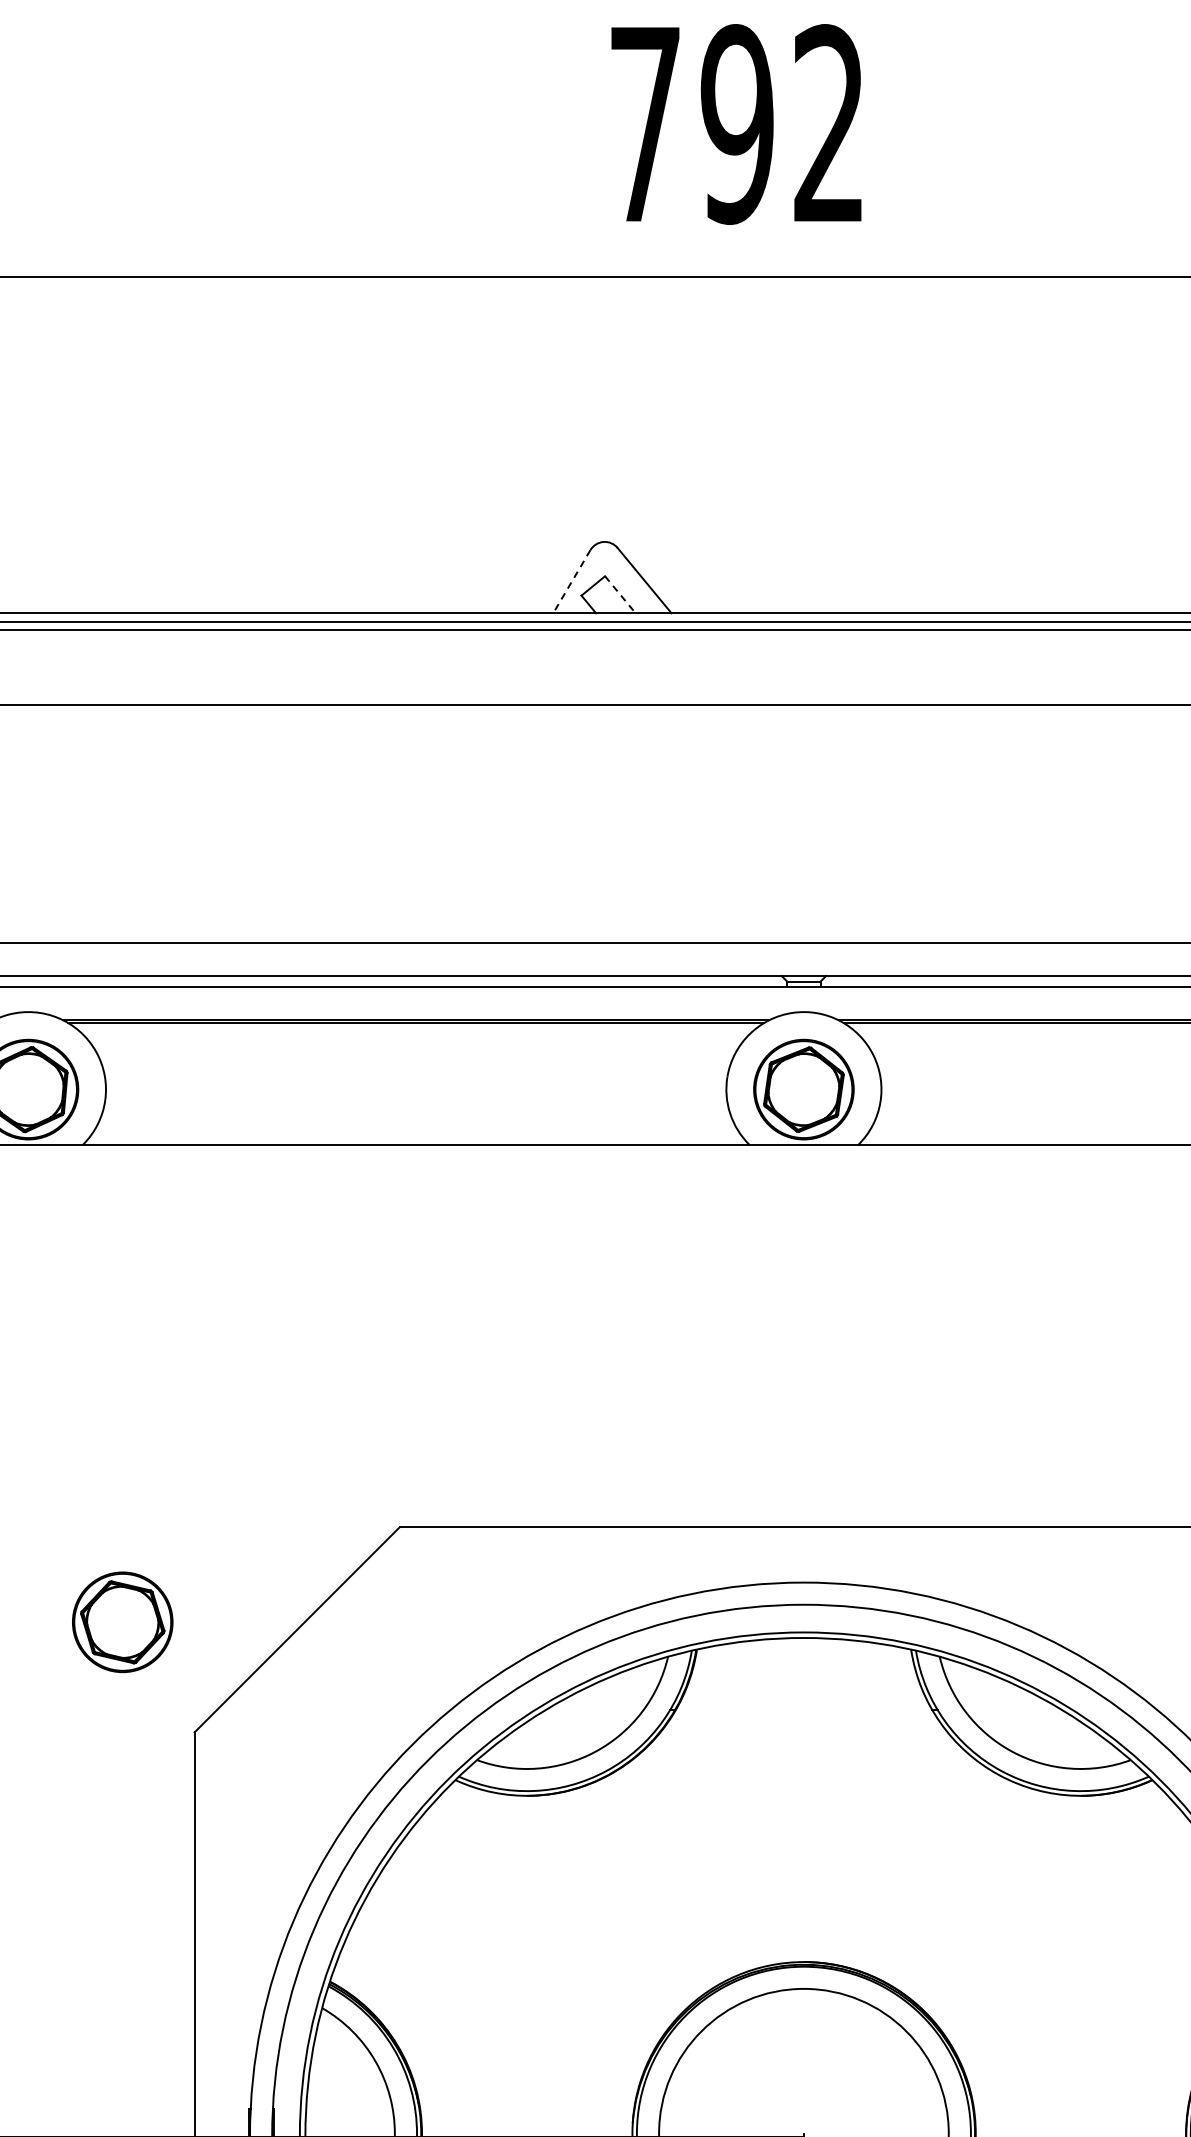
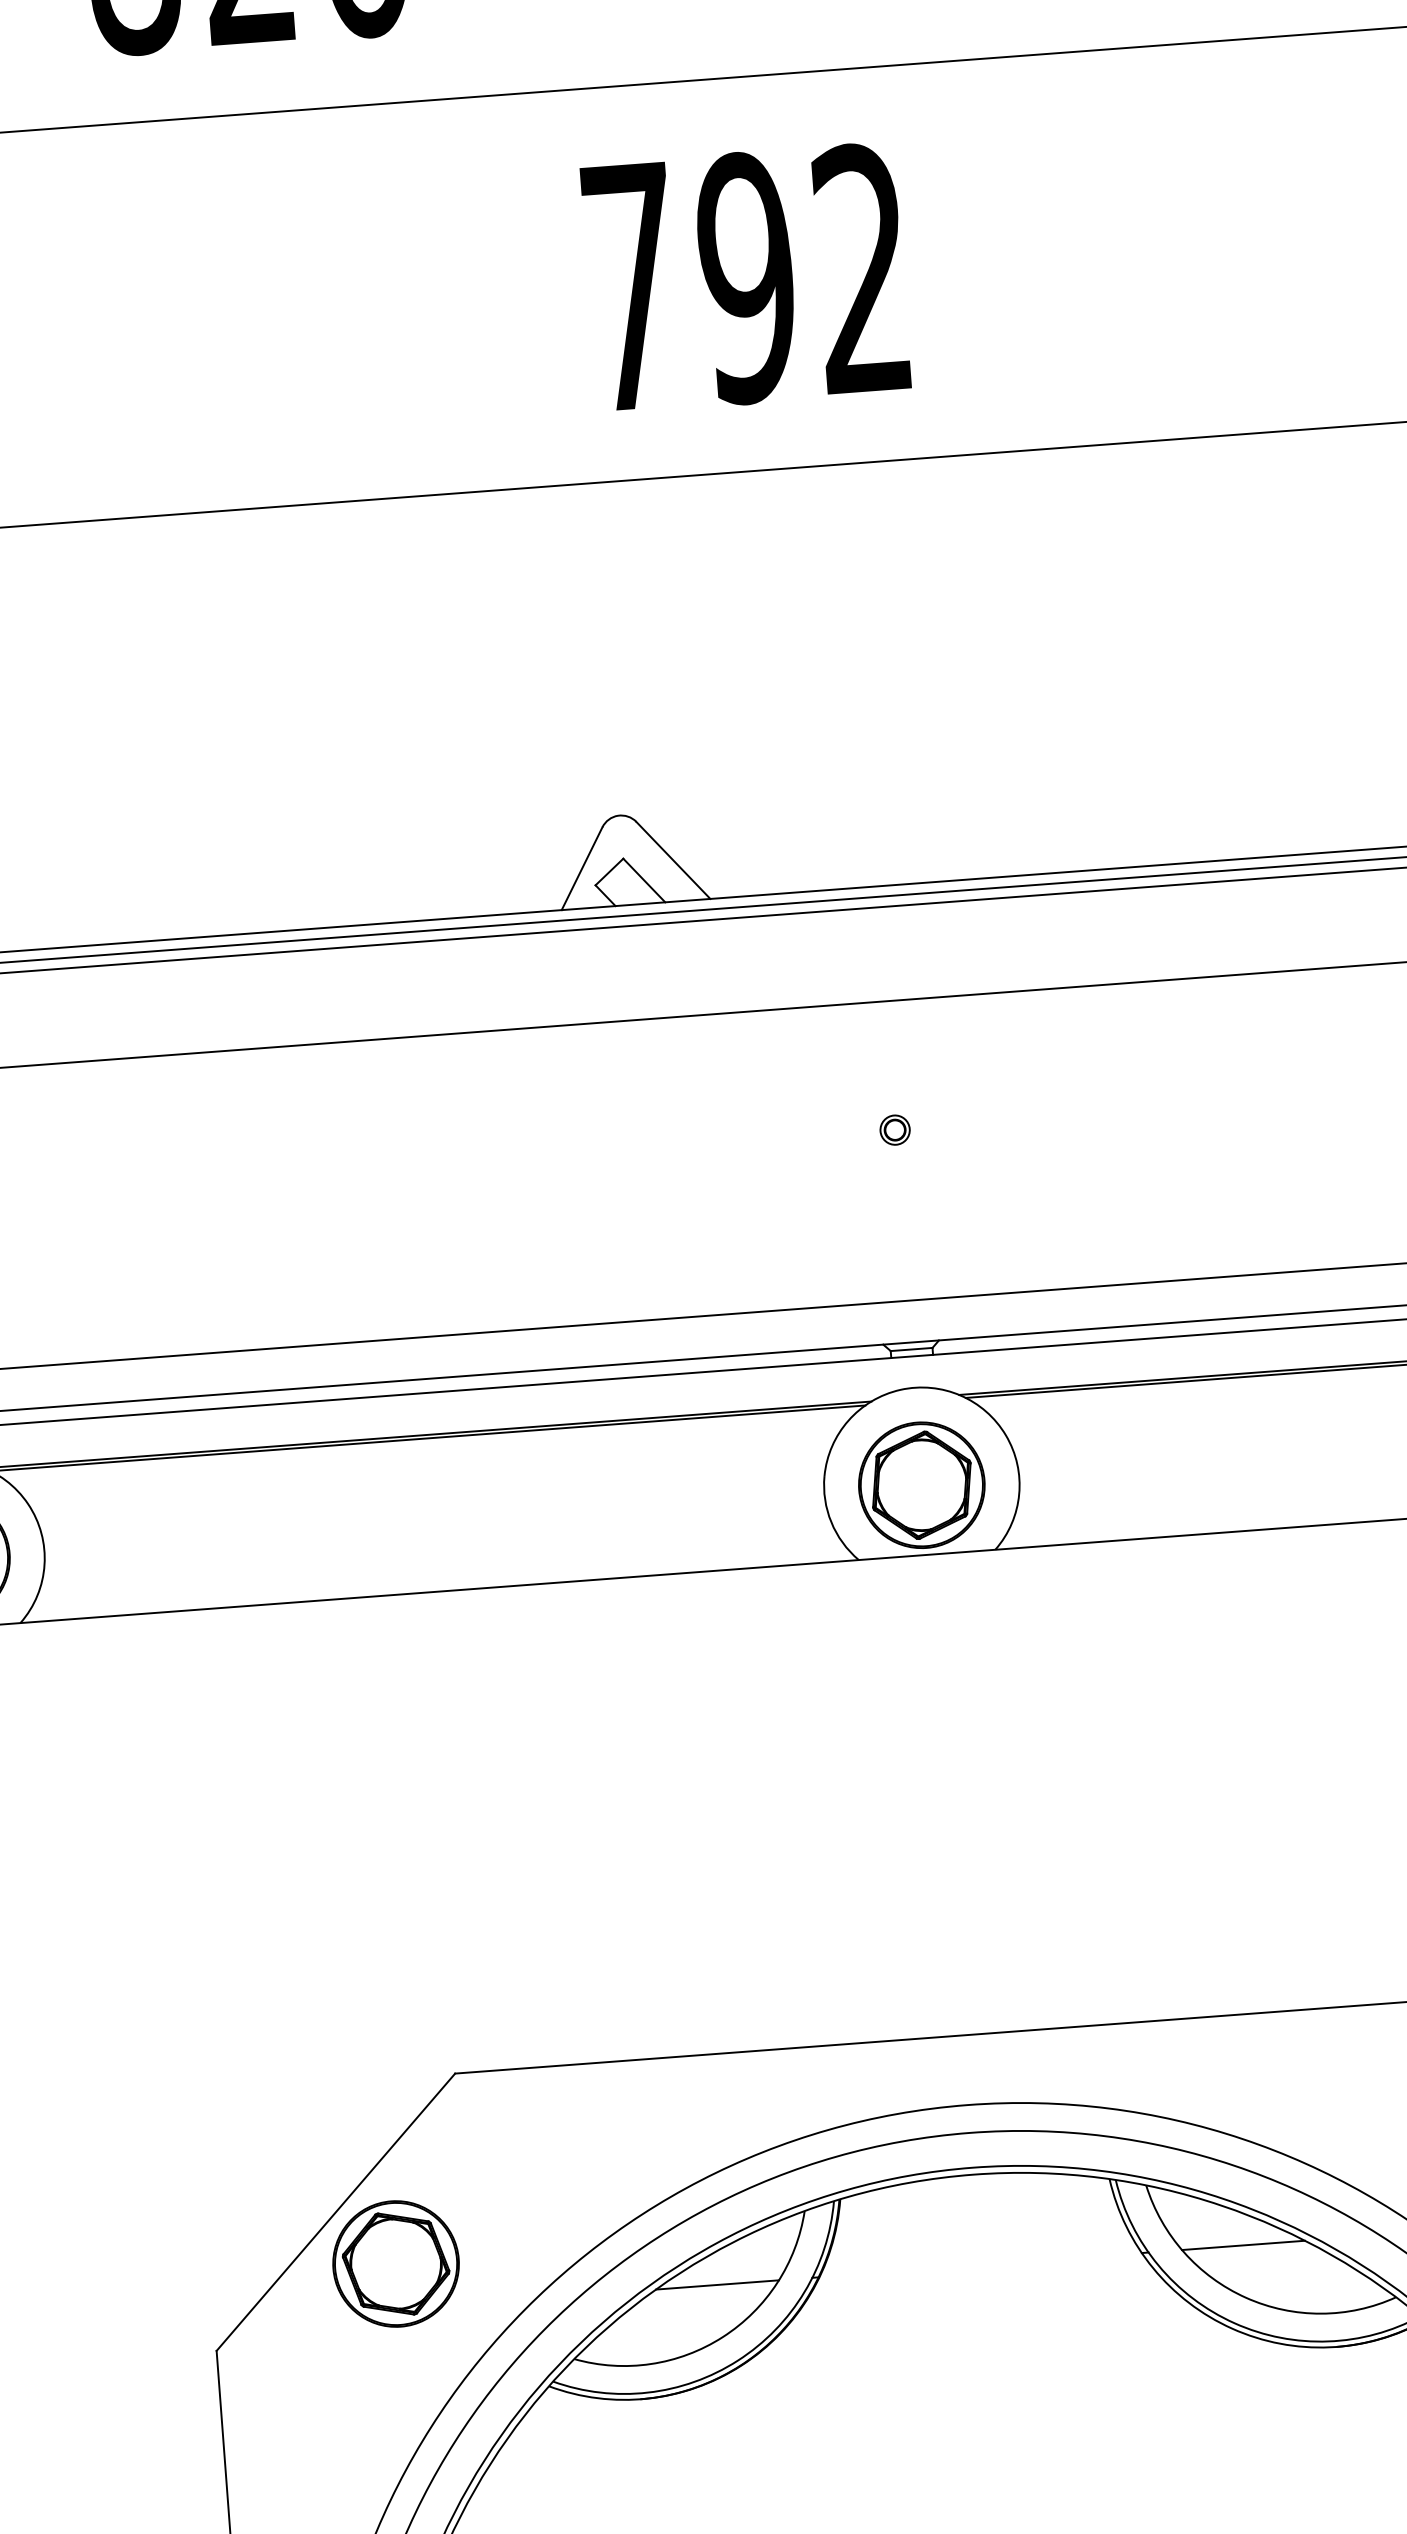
line: (571, 581) -> (581, 868), dashed -> solid
line: (620, 594) -> (644, 880), dashed -> solid
part: (803, 806) -> (894, 1129), added
part: (122, 1622) -> (395, 2264), moved
line: (594, 1710) -> (717, 2285), added
line: (1013, 1710) -> (1244, 2245), added

